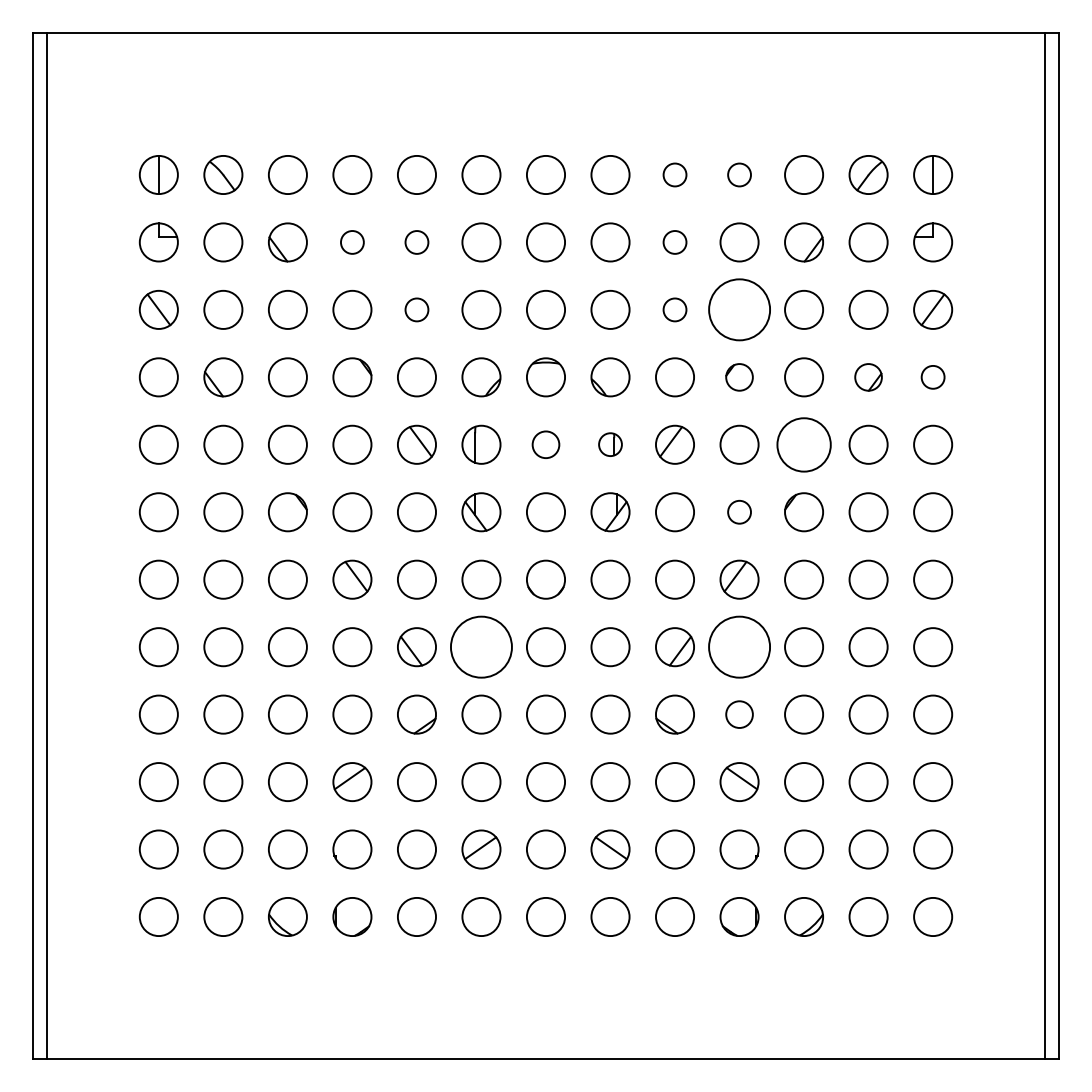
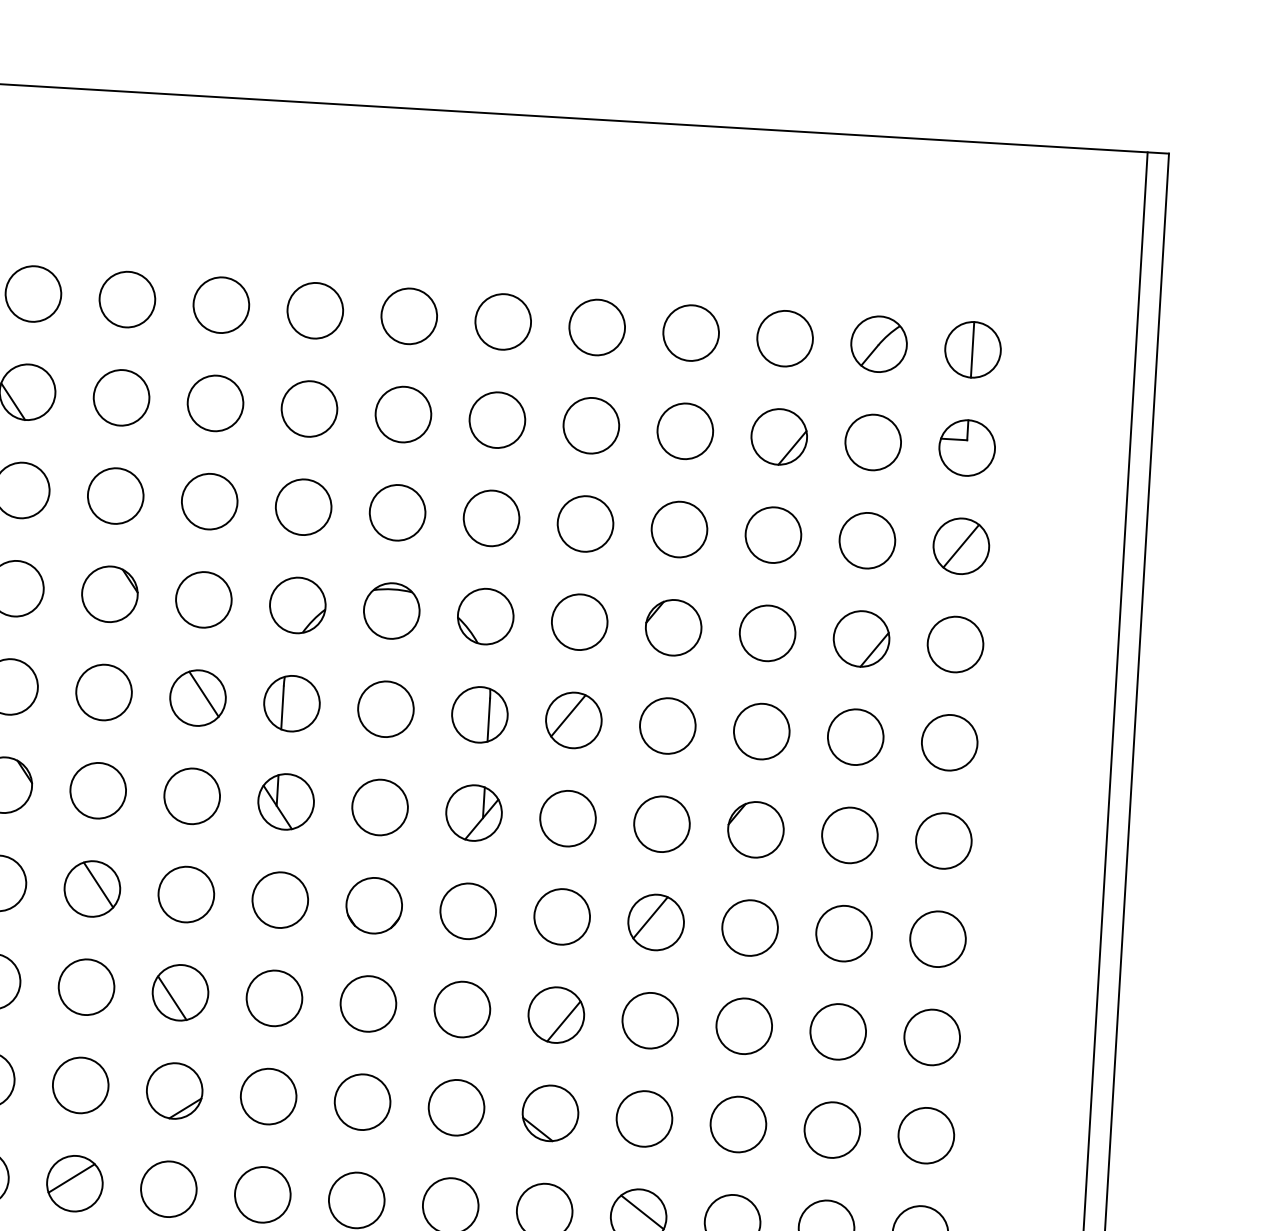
circle: (674, 174) -> (596, 326), size x1.67
circle: (739, 174) -> (691, 332), size x1.67
circle: (352, 242) -> (121, 397), size x1.67
circle: (416, 242) -> (214, 403), size x1.67
circle: (674, 242) -> (590, 425), size x1.67
circle: (416, 309) -> (209, 501), size x1.67
circle: (674, 309) -> (584, 523), size x1.67
circle: (739, 309) -> (679, 528), size x0.62
part: (739, 377) -> (673, 628), size x1.43
part: (868, 377) -> (861, 639), size x1.43
circle: (933, 377) -> (956, 644), size x1.67
circle: (545, 444) -> (385, 708), size x1.43
part: (610, 444) -> (479, 714), size x1.67
circle: (803, 444) -> (760, 731), size x0.71
circle: (739, 512) -> (661, 824), size x1.67
circle: (481, 647) -> (274, 998), size x0.62
circle: (739, 647) -> (650, 1021), size x0.62
circle: (739, 714) -> (644, 1118), size x1.43

